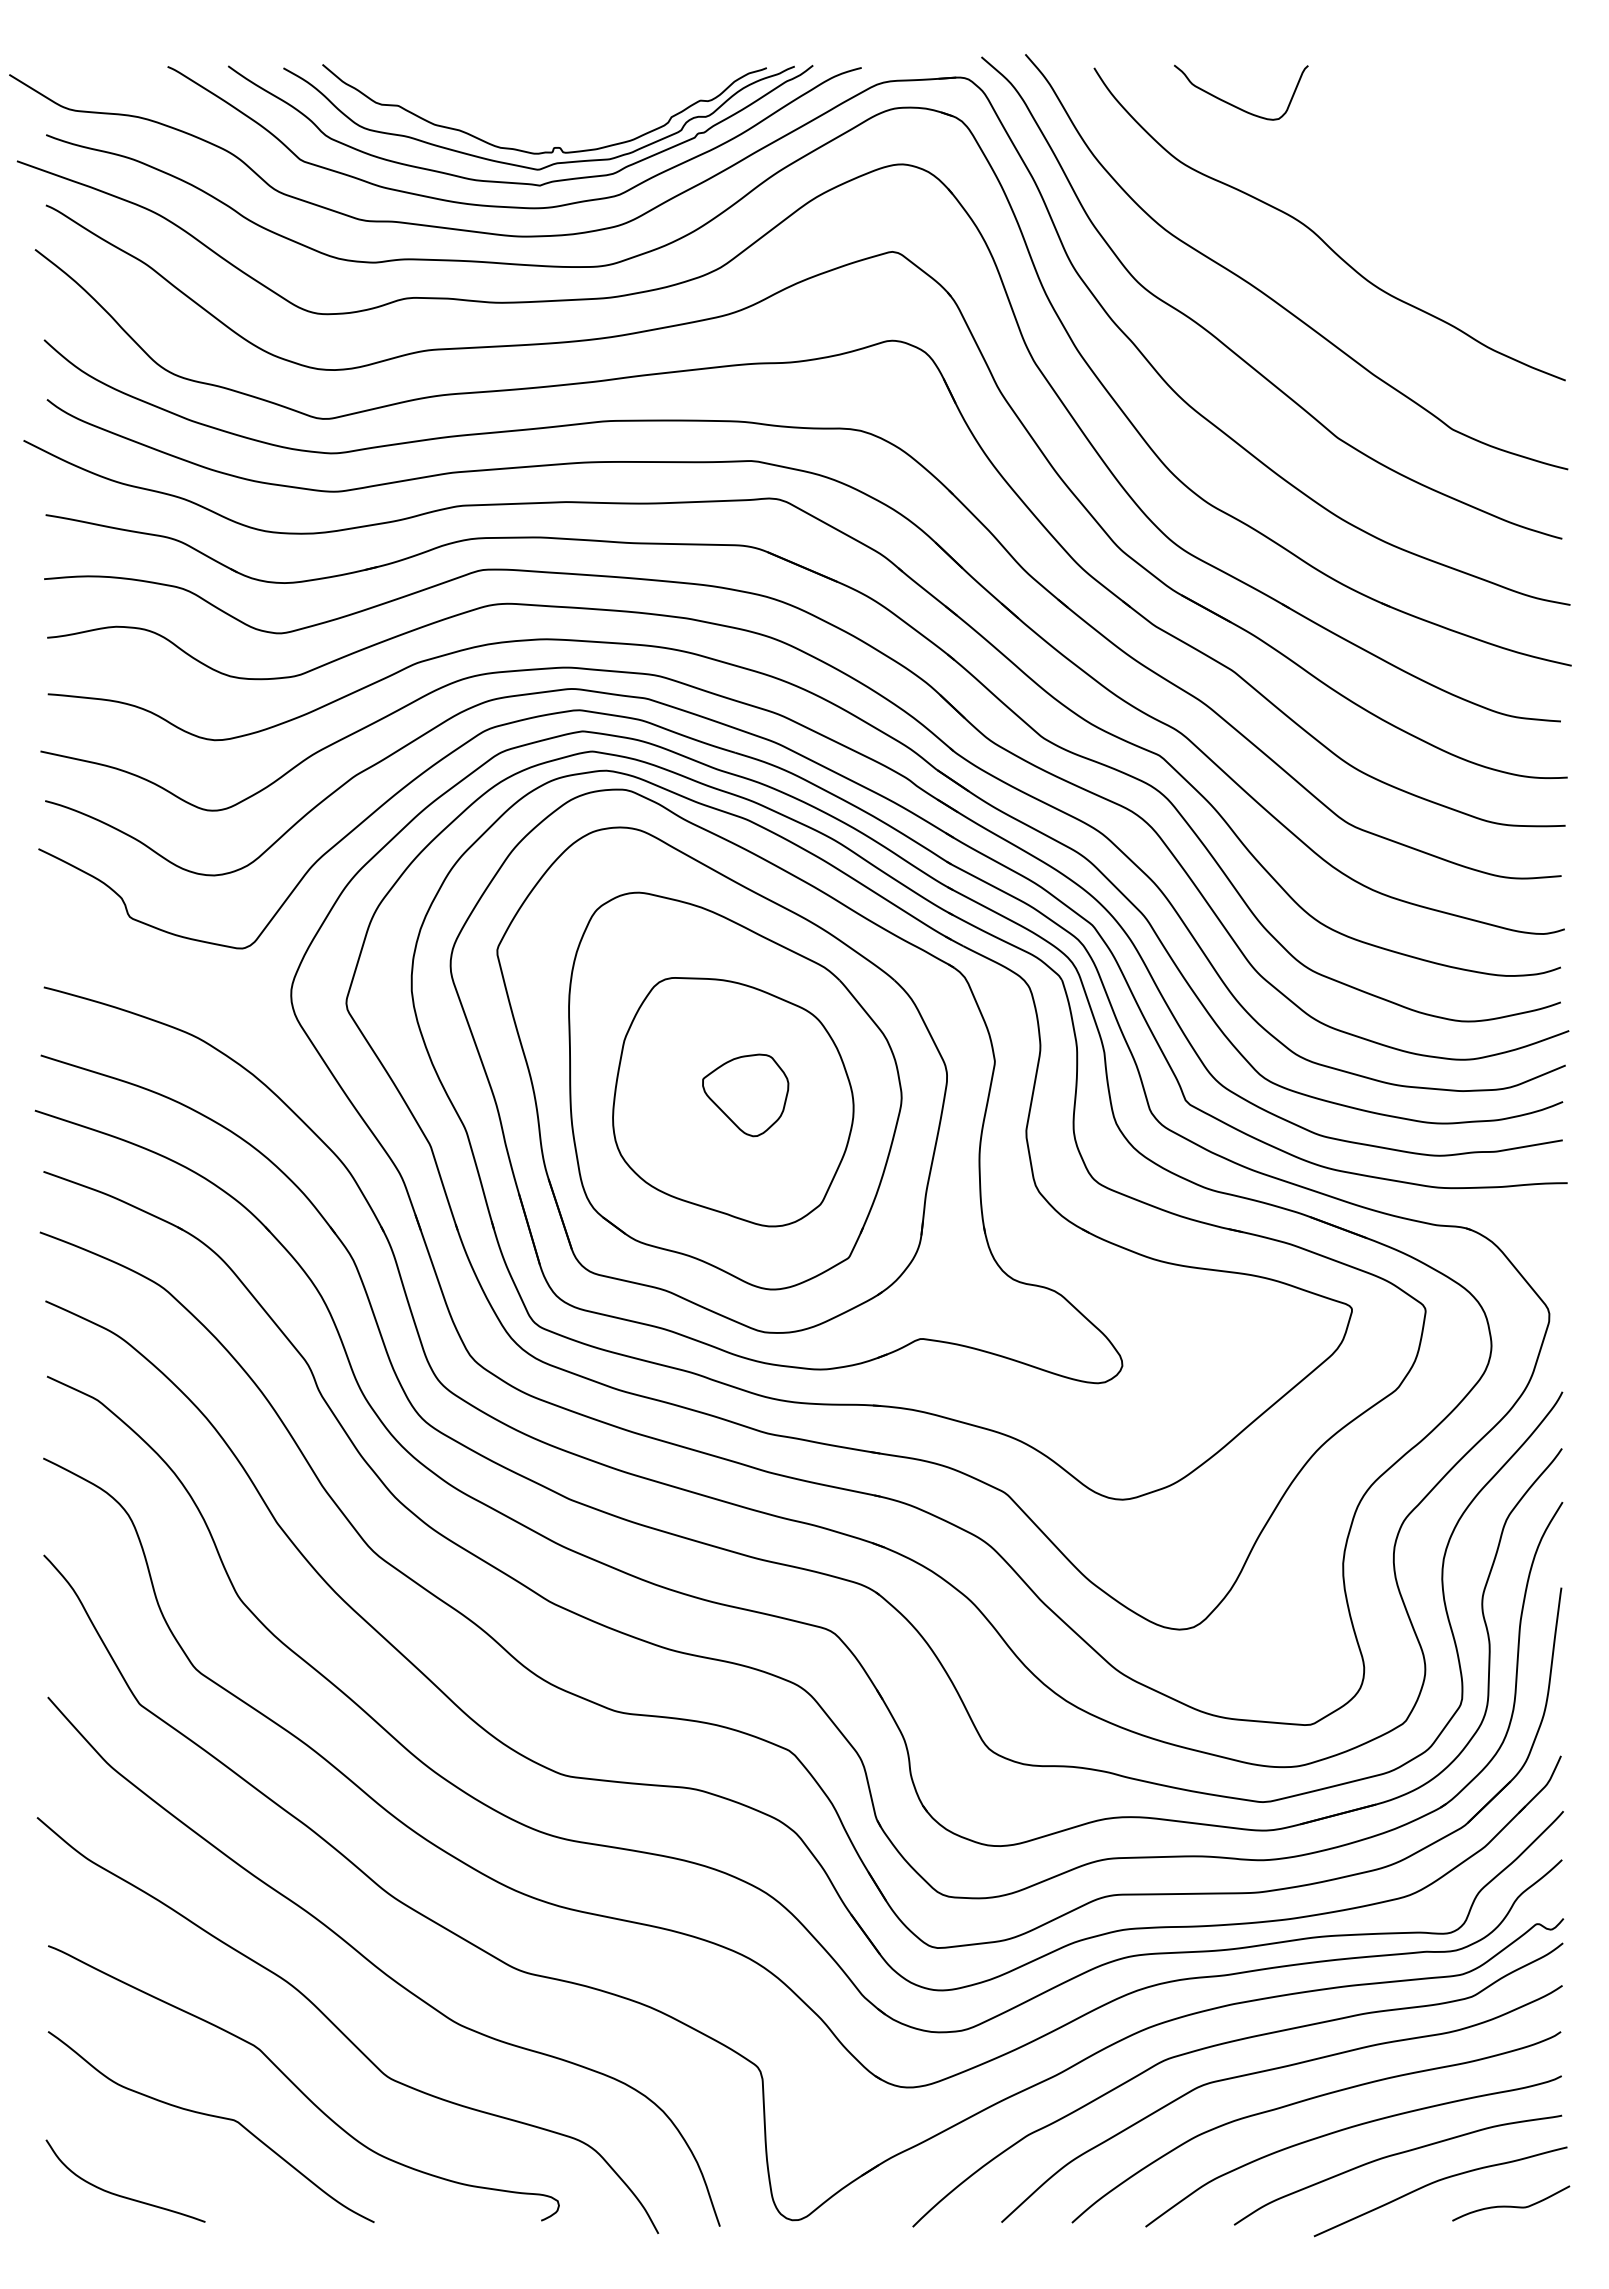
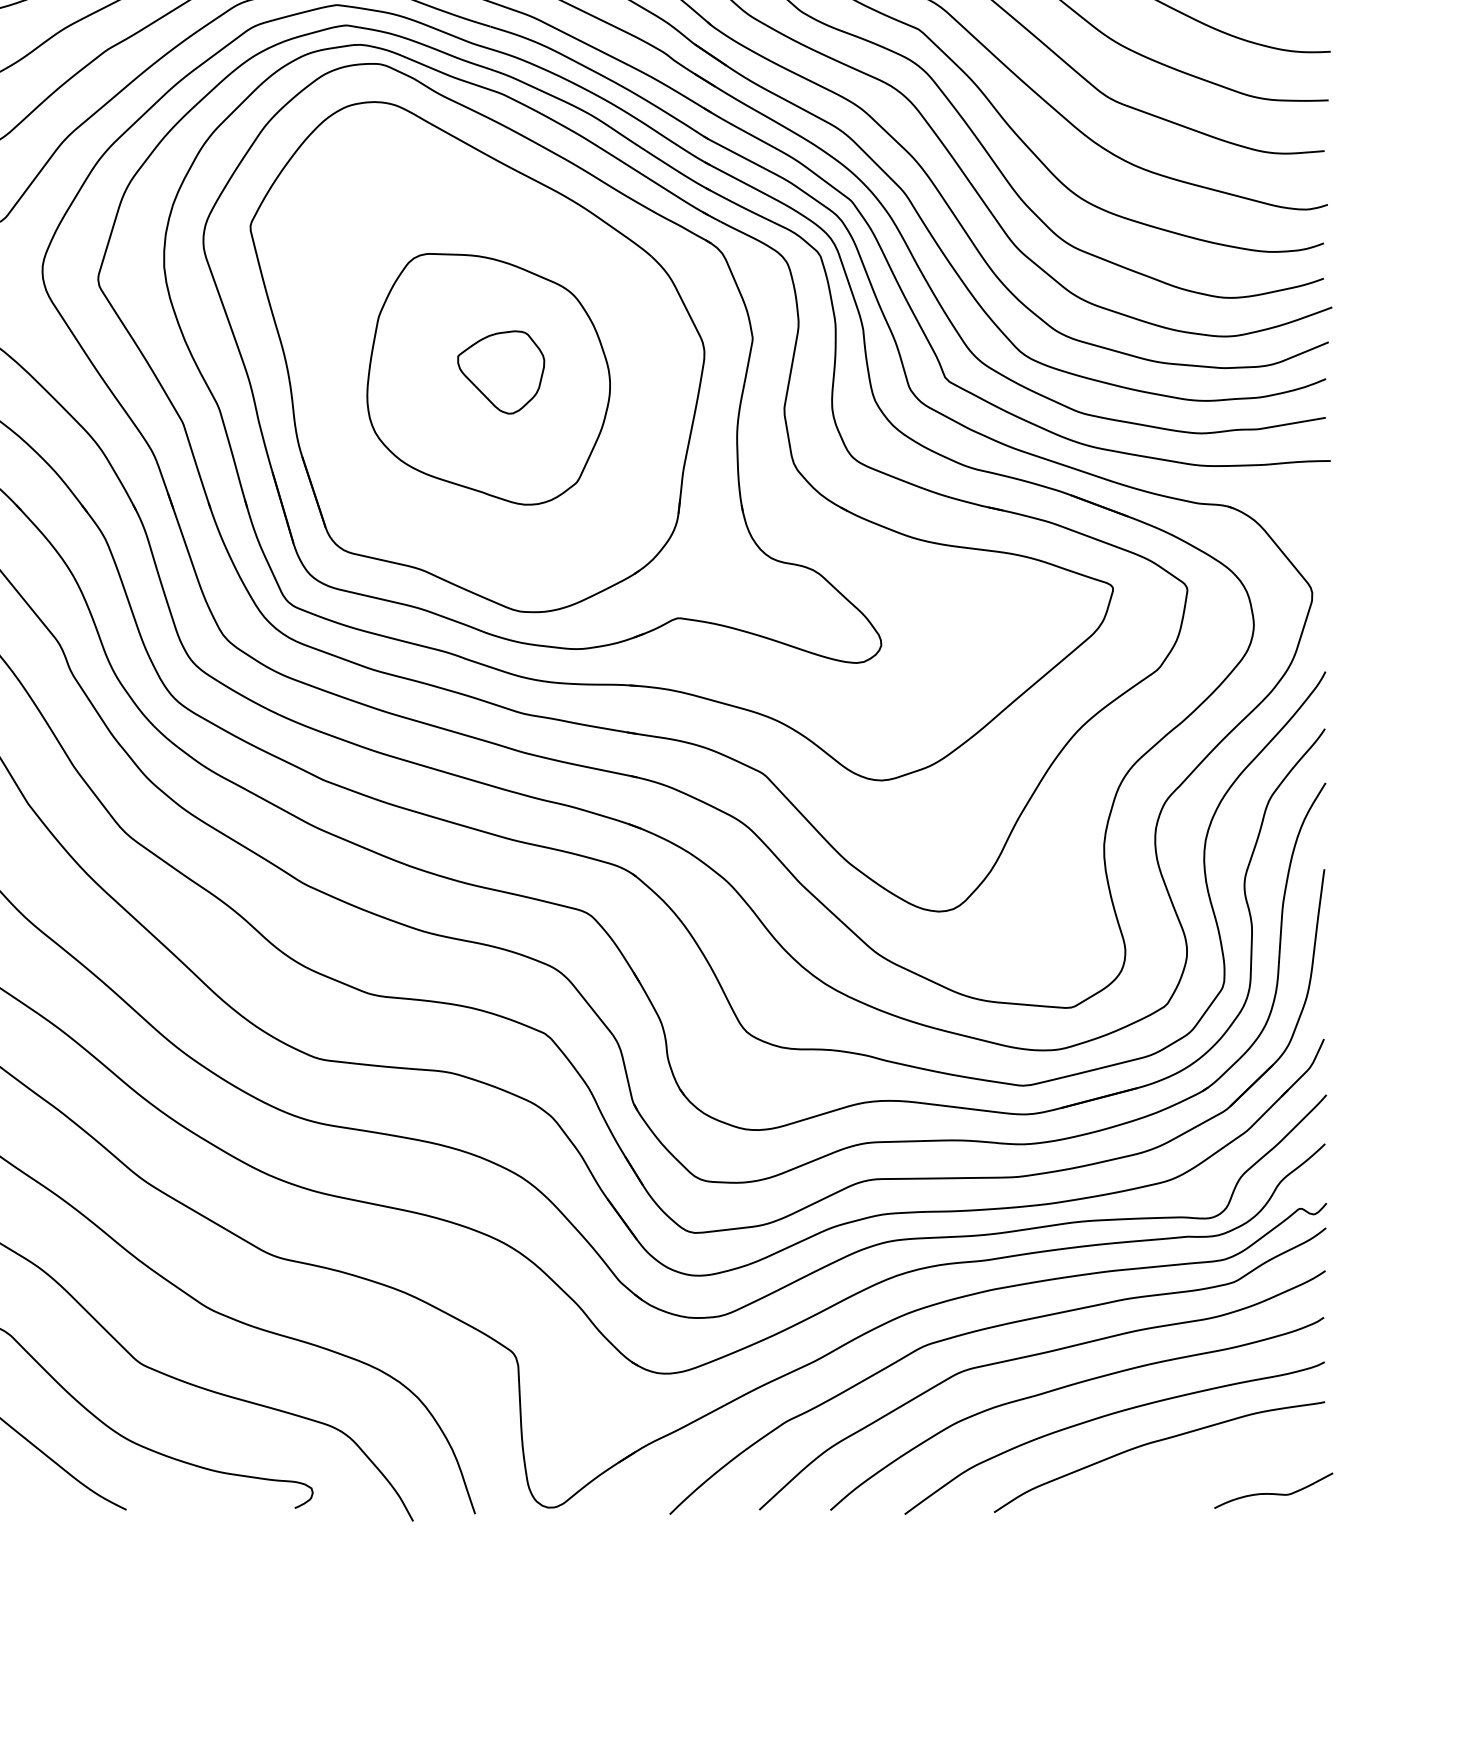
part: (735, 1090) -> (490, 367), removed
curve: (1436, 2182) -> (1198, 1469), removed

